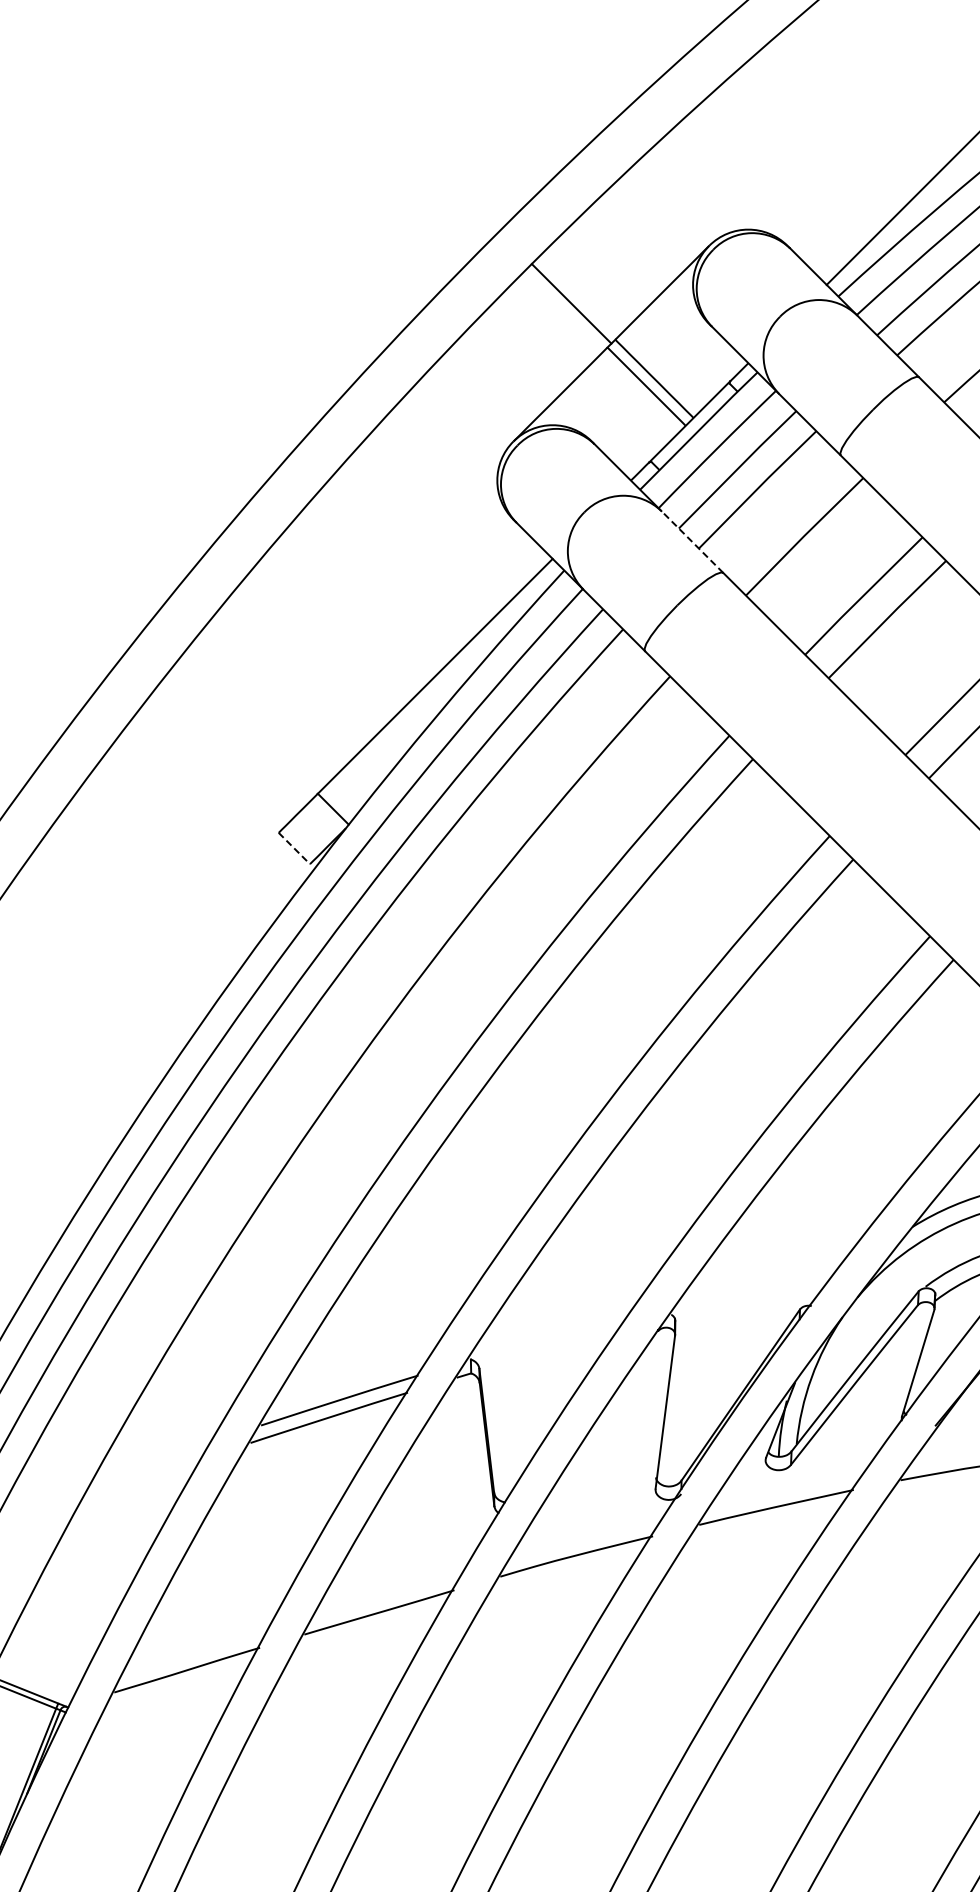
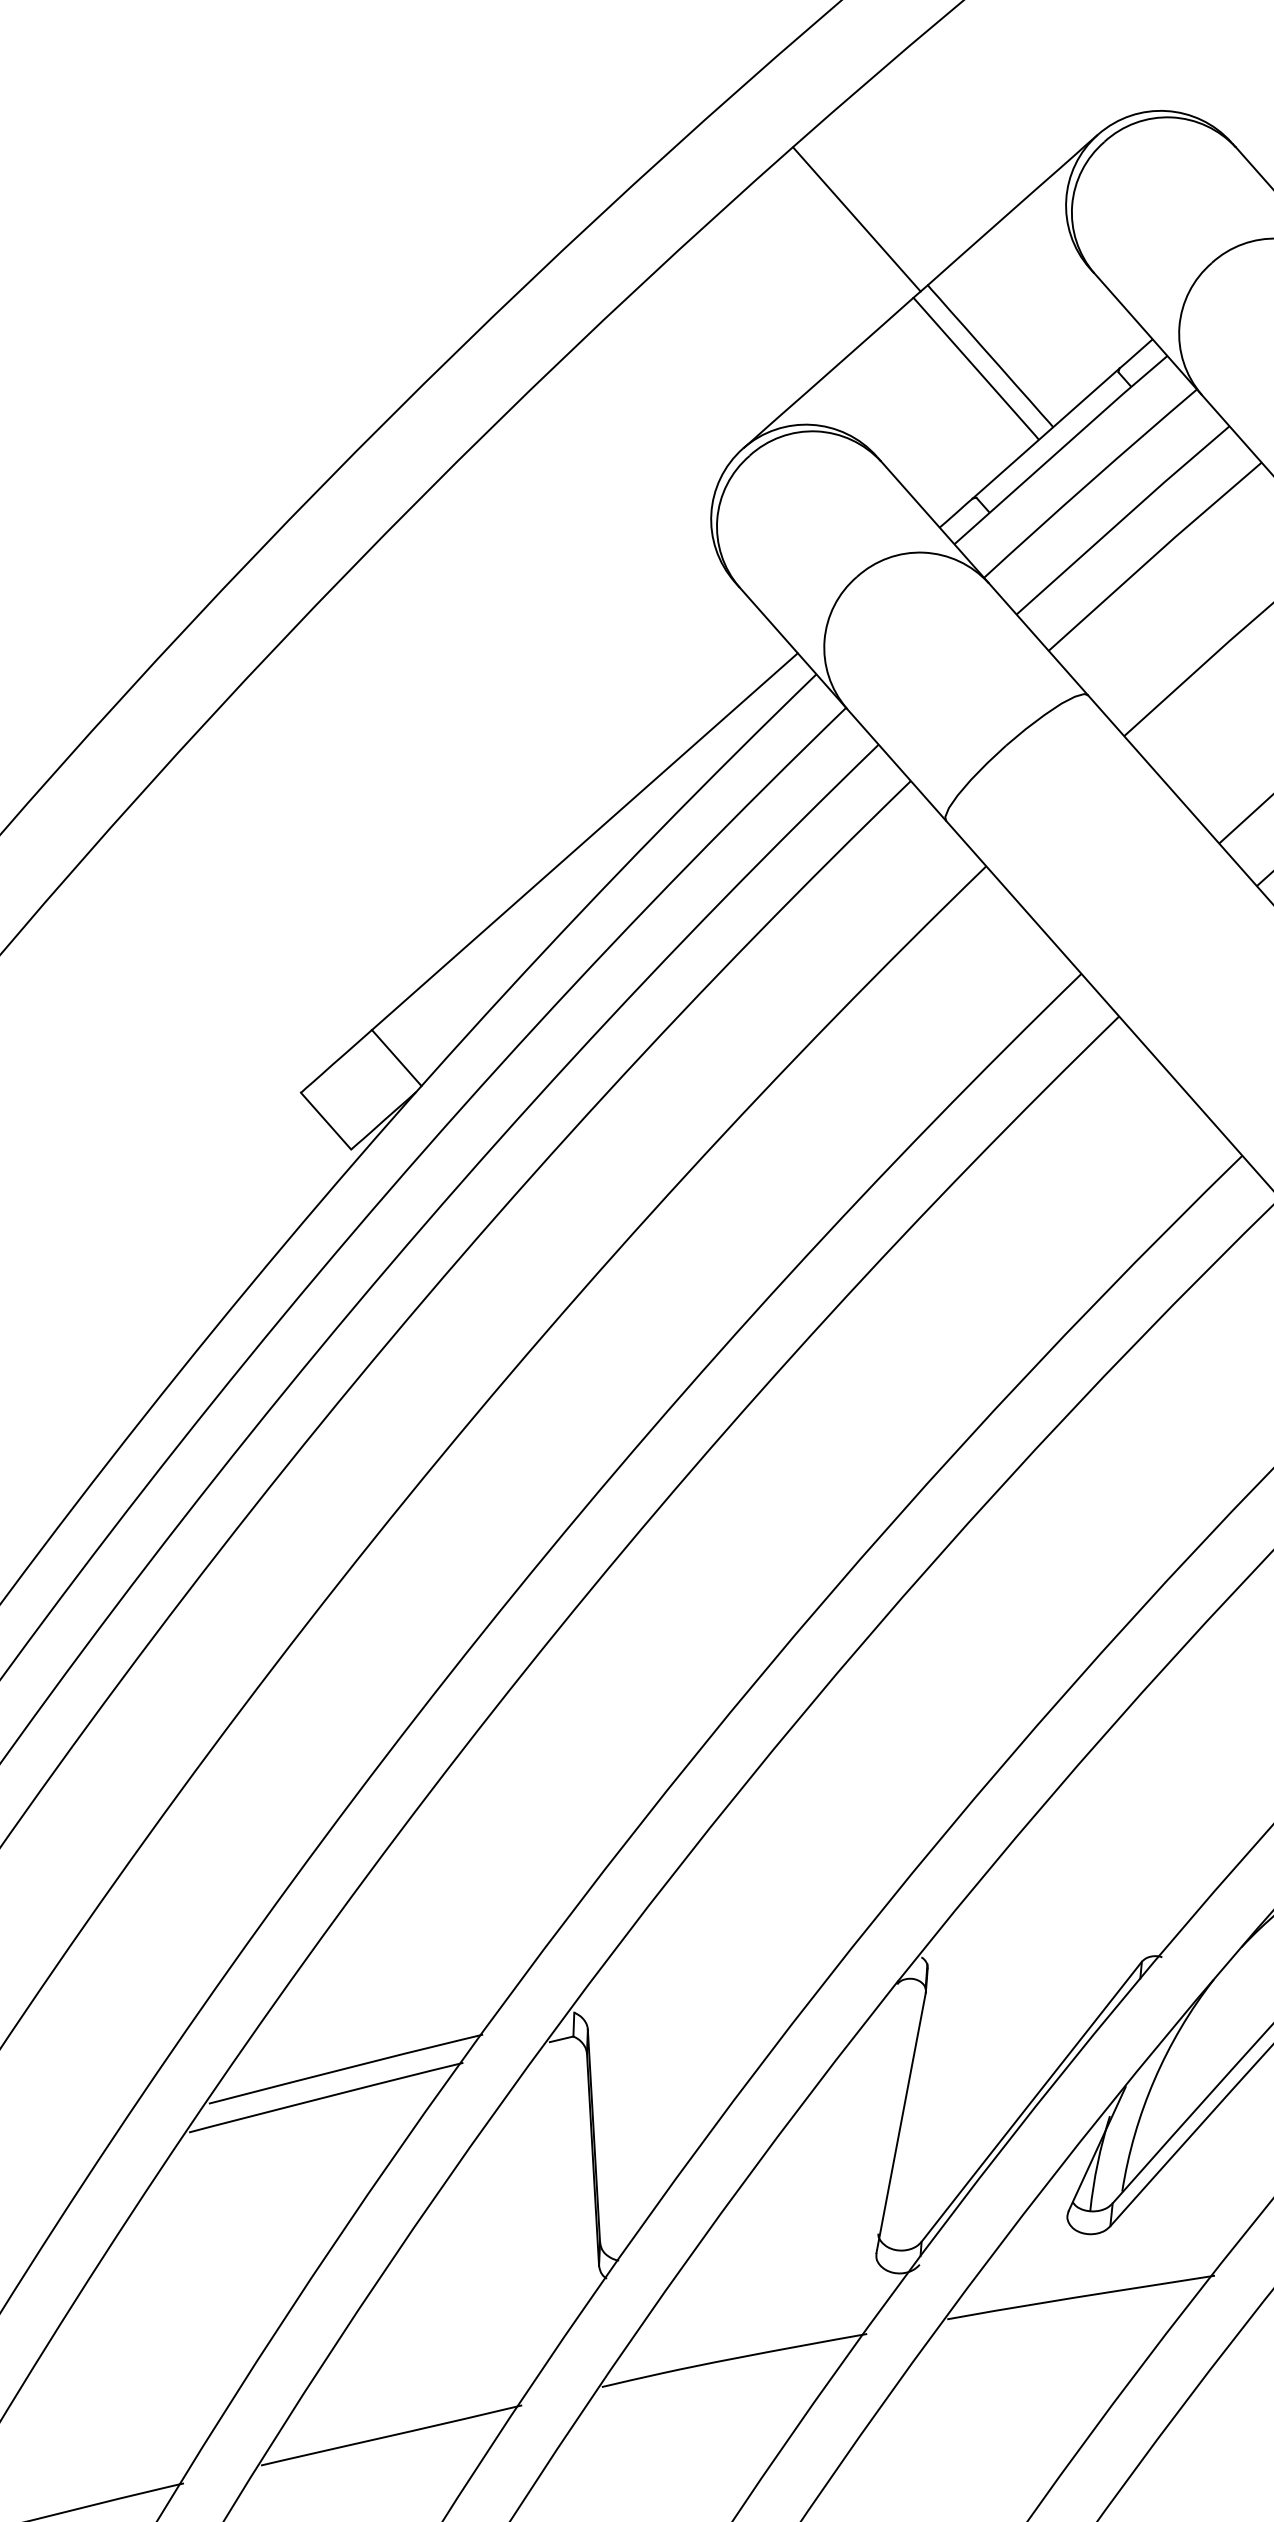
line: (692, 542) -> (1038, 639), dashed -> solid
line: (294, 848) -> (326, 1121), dashed -> solid

